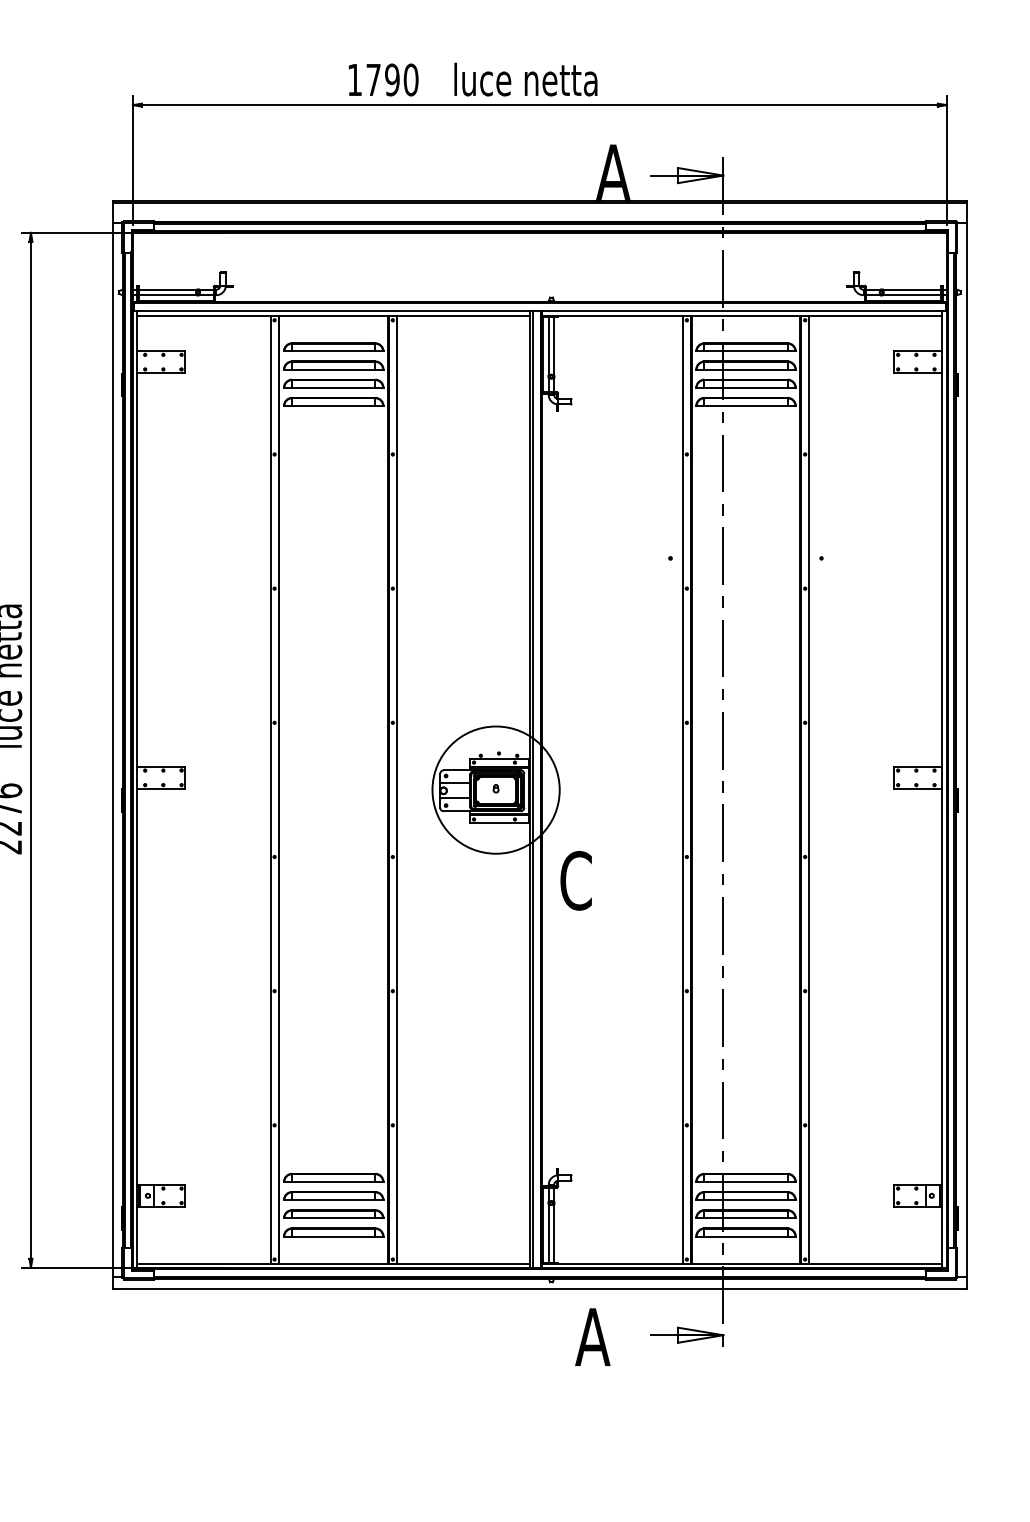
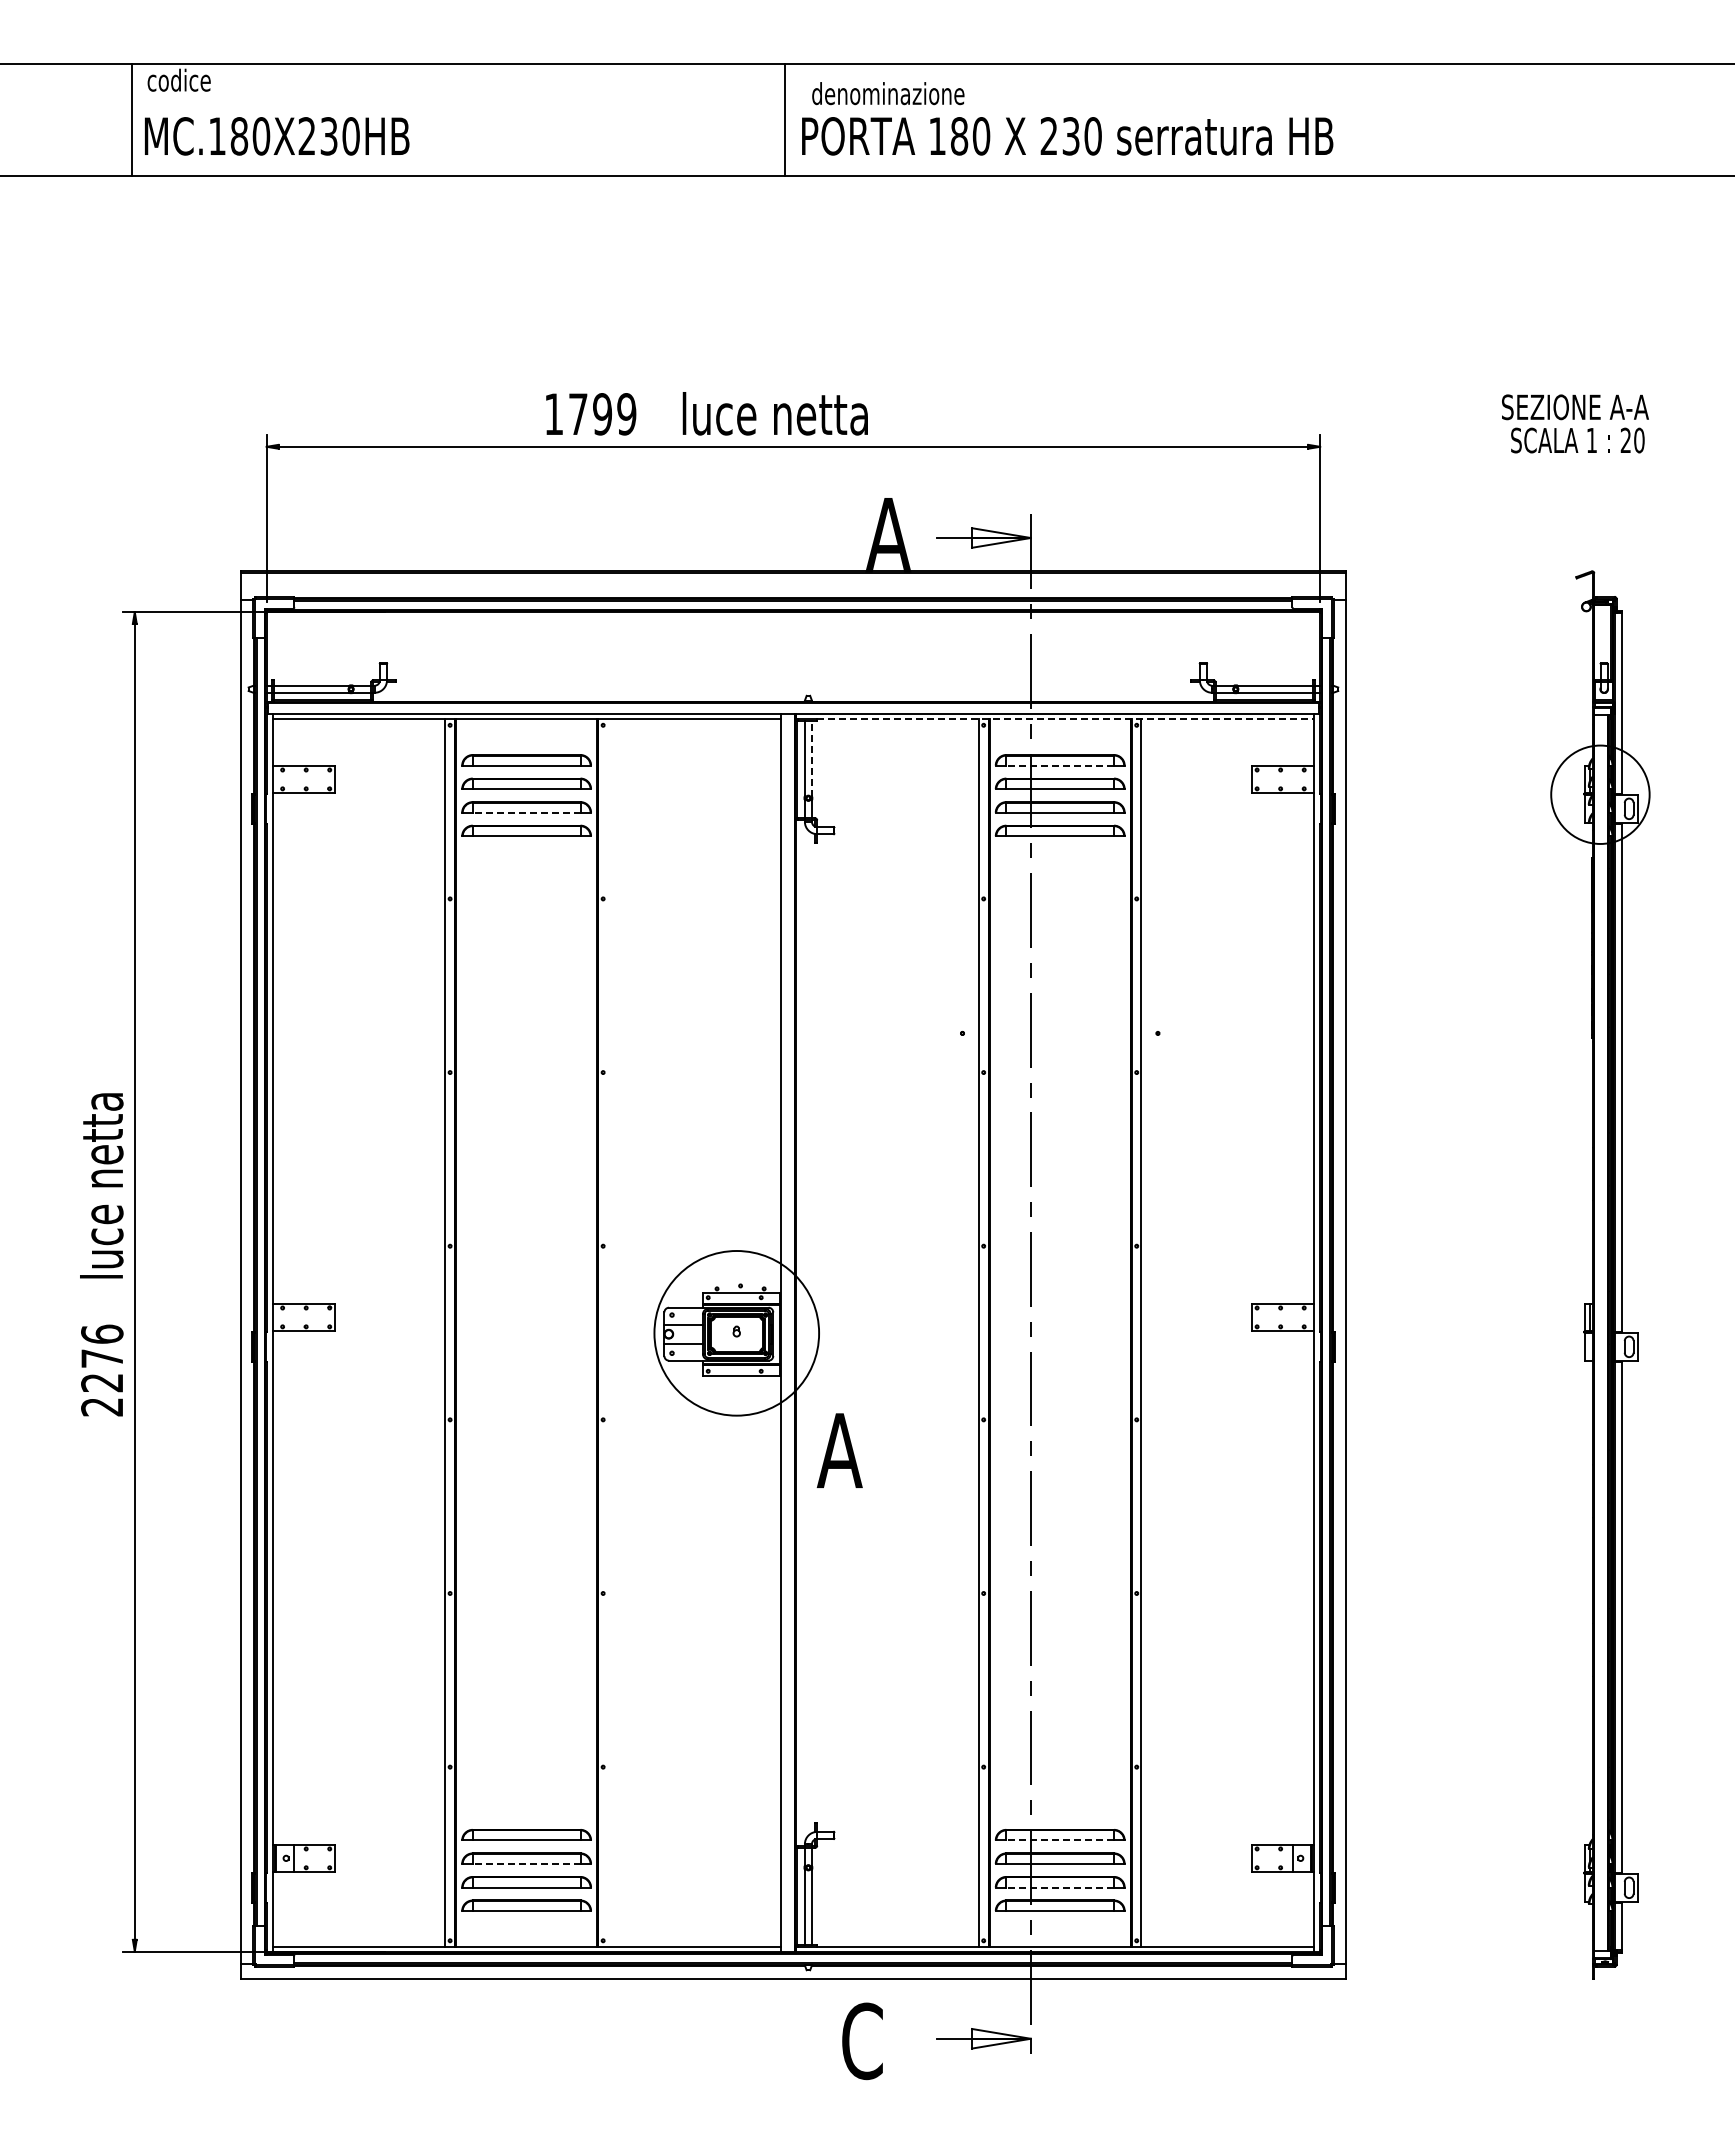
text: (410, 80) -> (626, 414), 1790 -> 1799
line: (750, 315) -> (1066, 719), solid -> dashed
line: (553, 345) -> (811, 758), solid -> dashed
line: (746, 351) -> (1060, 765), solid -> dashed
line: (333, 387) -> (526, 812), solid -> dashed
line: (396, 789) -> (607, 1332), removed
line: (532, 789) -> (784, 1332), removed
text: (575, 880) -> (839, 1450), C -> A
line: (746, 1182) -> (1060, 1840), solid -> dashed
line: (333, 1199) -> (526, 1863), solid -> dashed
line: (746, 1218) -> (1060, 1887), solid -> dashed
text: (592, 1337) -> (861, 2041), A -> C

